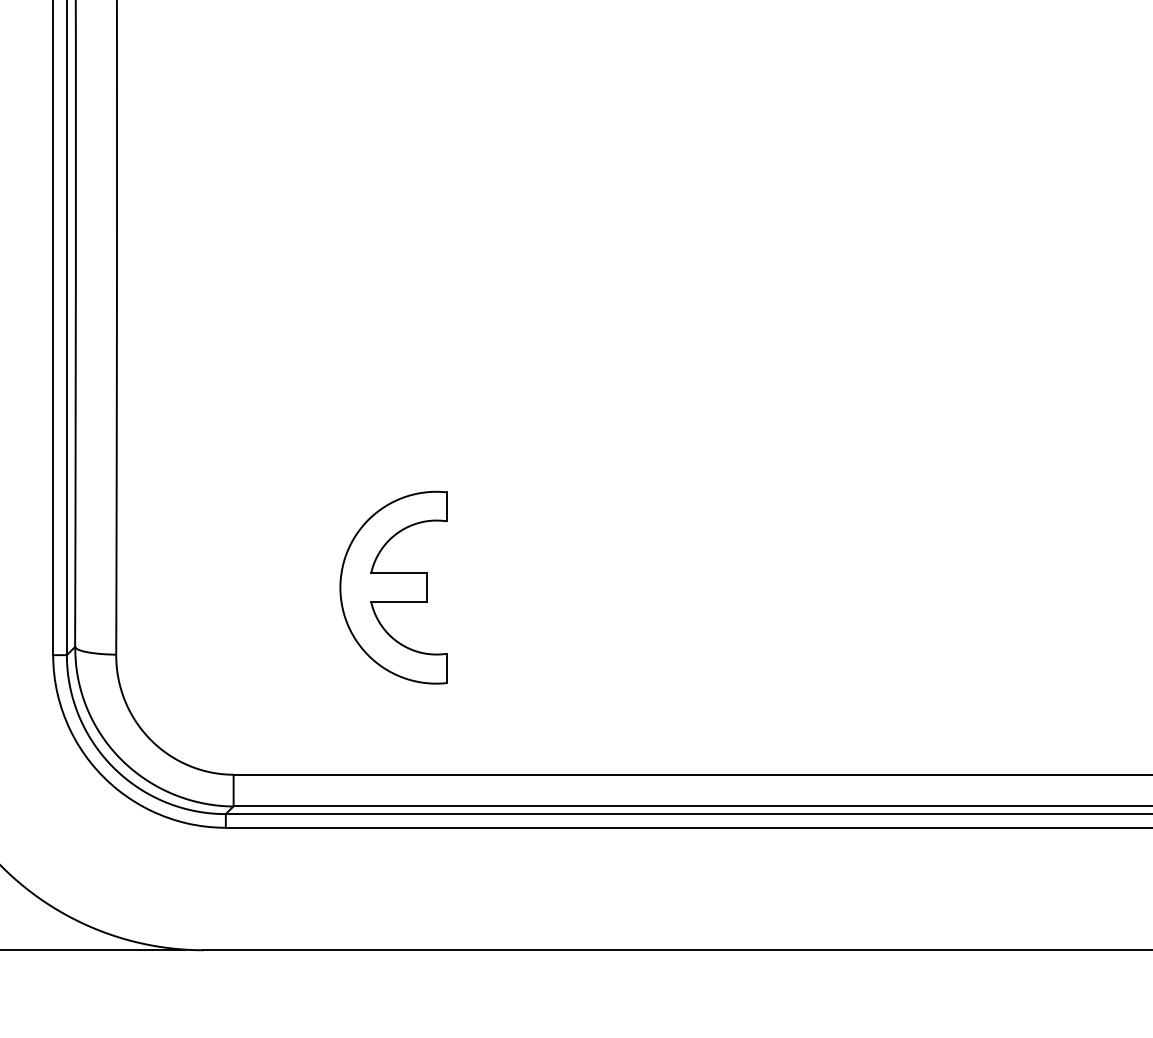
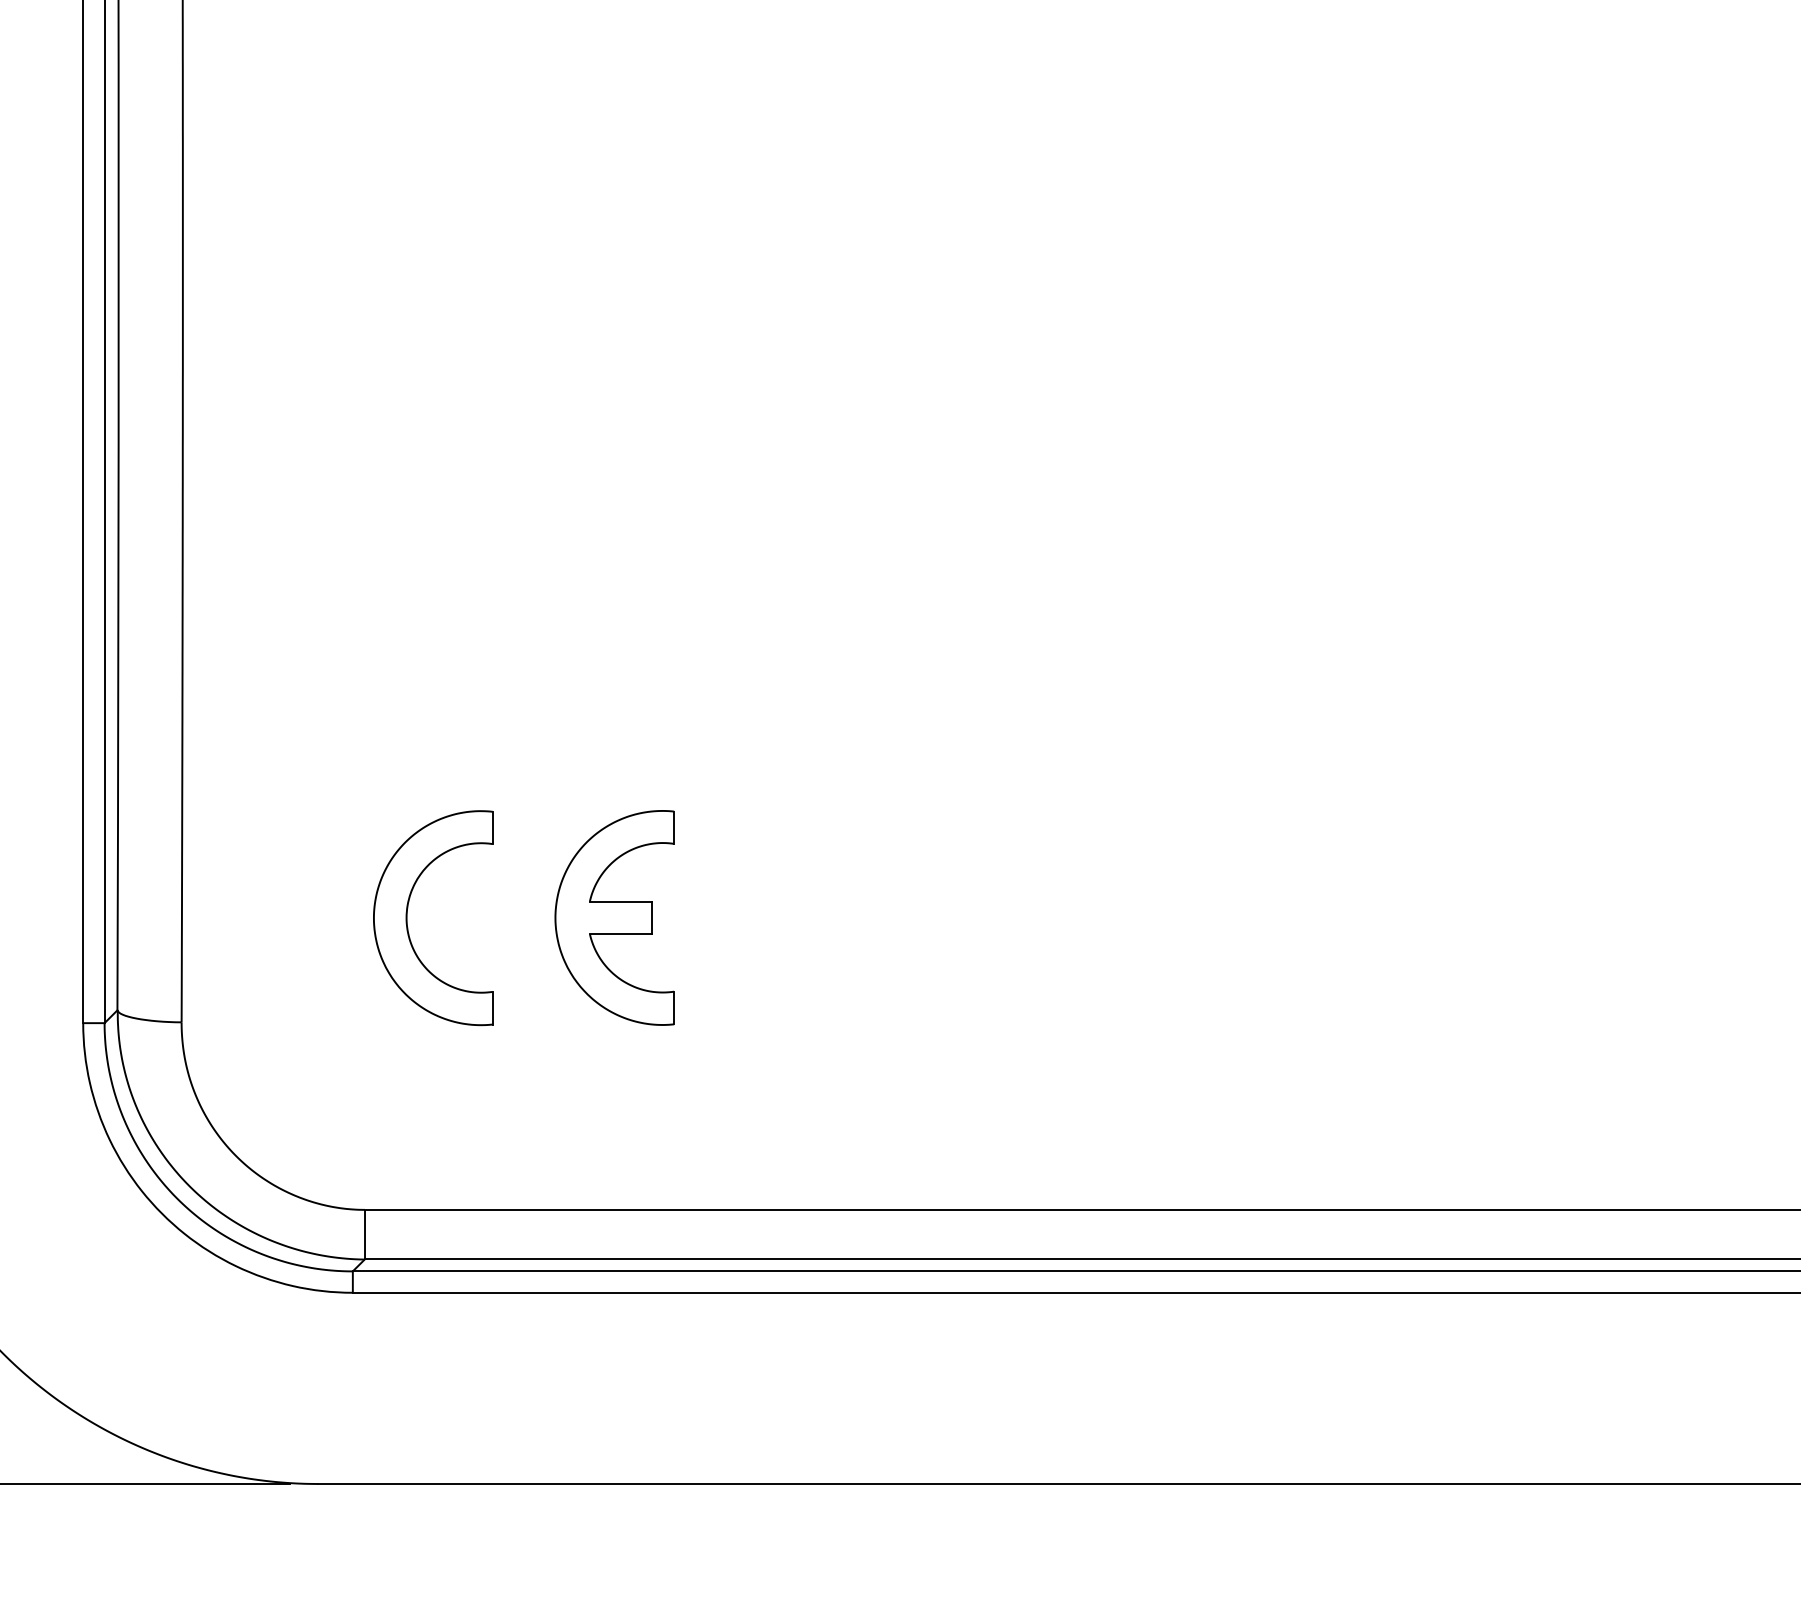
part: (261, 587) -> (408, 917), added
part: (393, 587) -> (614, 917), size x0.71

